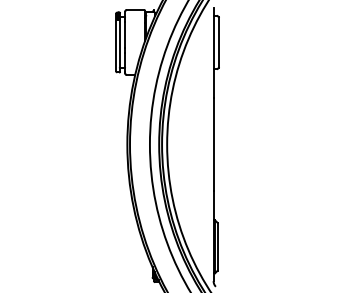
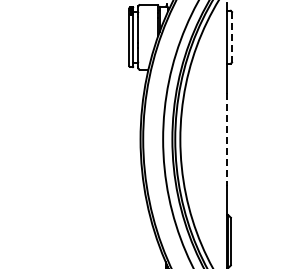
line: (218, 43) -> (231, 38), solid -> dashed
line: (213, 145) -> (226, 140), solid -> dashed

